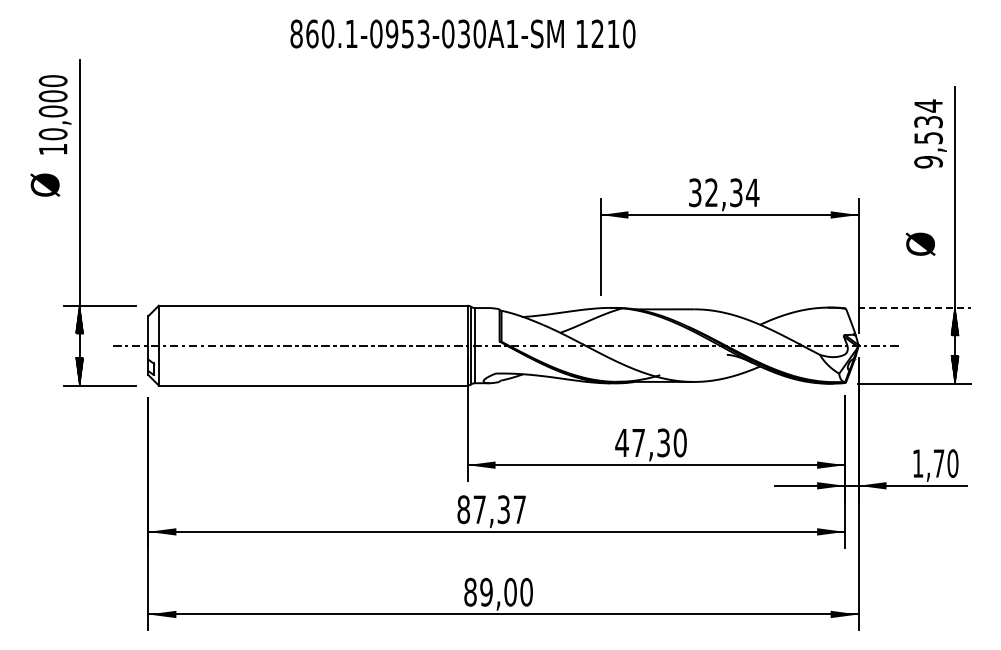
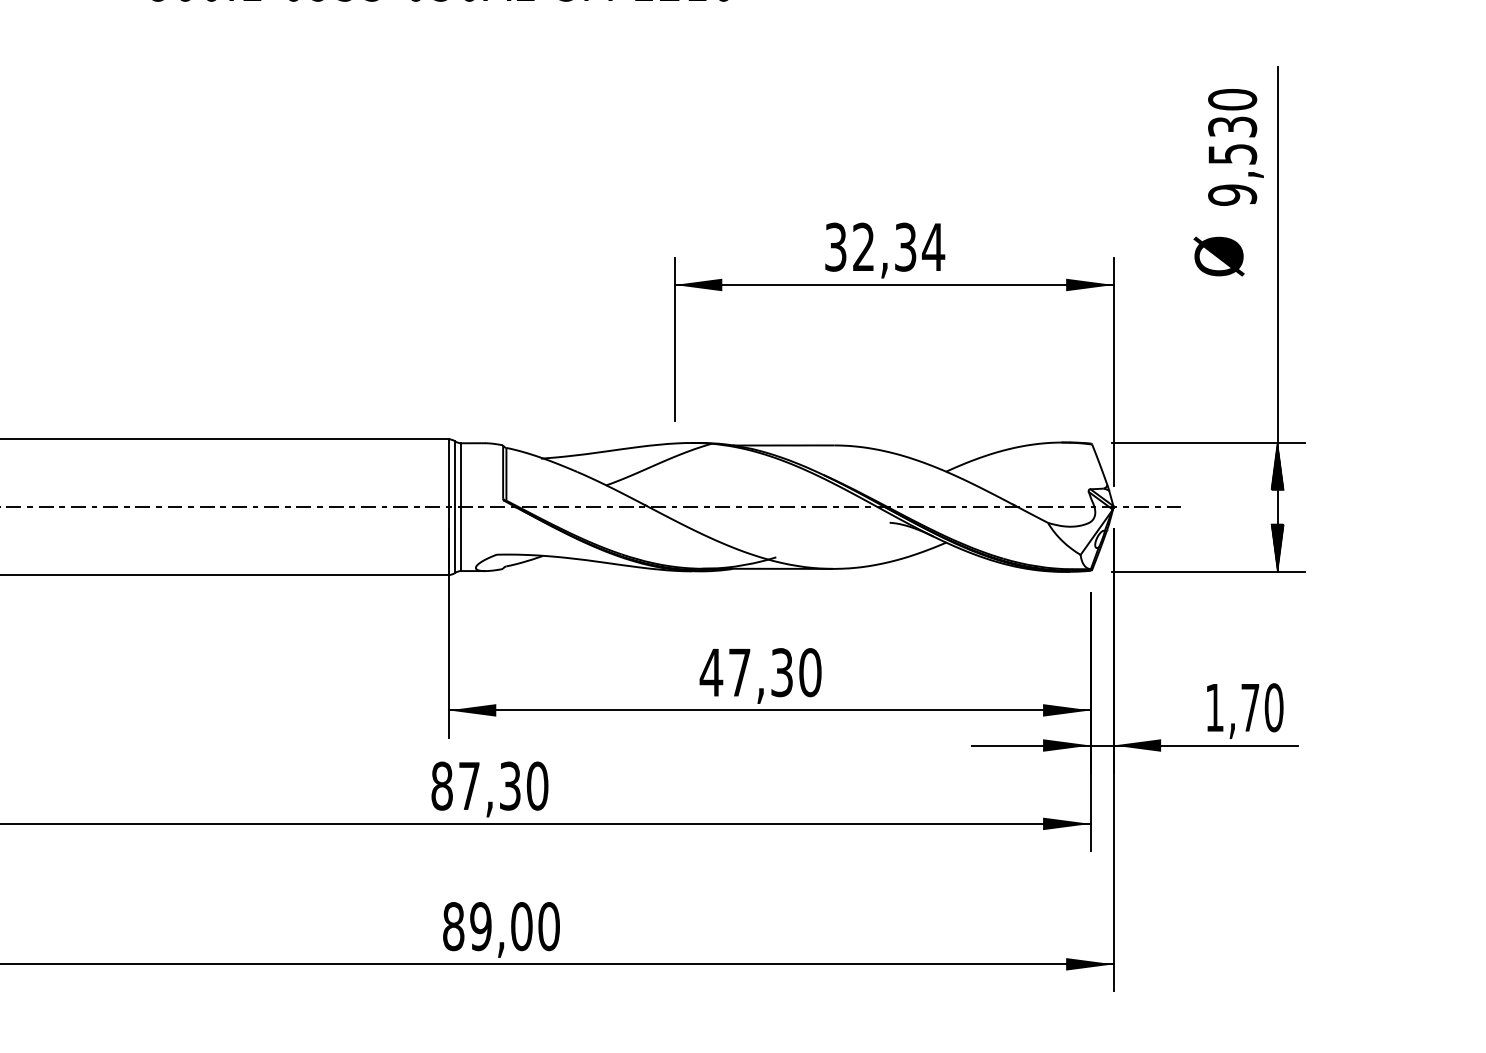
text: (928, 105) -> (1232, 98), 9,534 -> 9,530
text: (920, 243) -> (1218, 255), moved
line: (914, 307) -> (1208, 442), dashed -> solid
text: (519, 509) -> (536, 785), 87,37 -> 87,30

